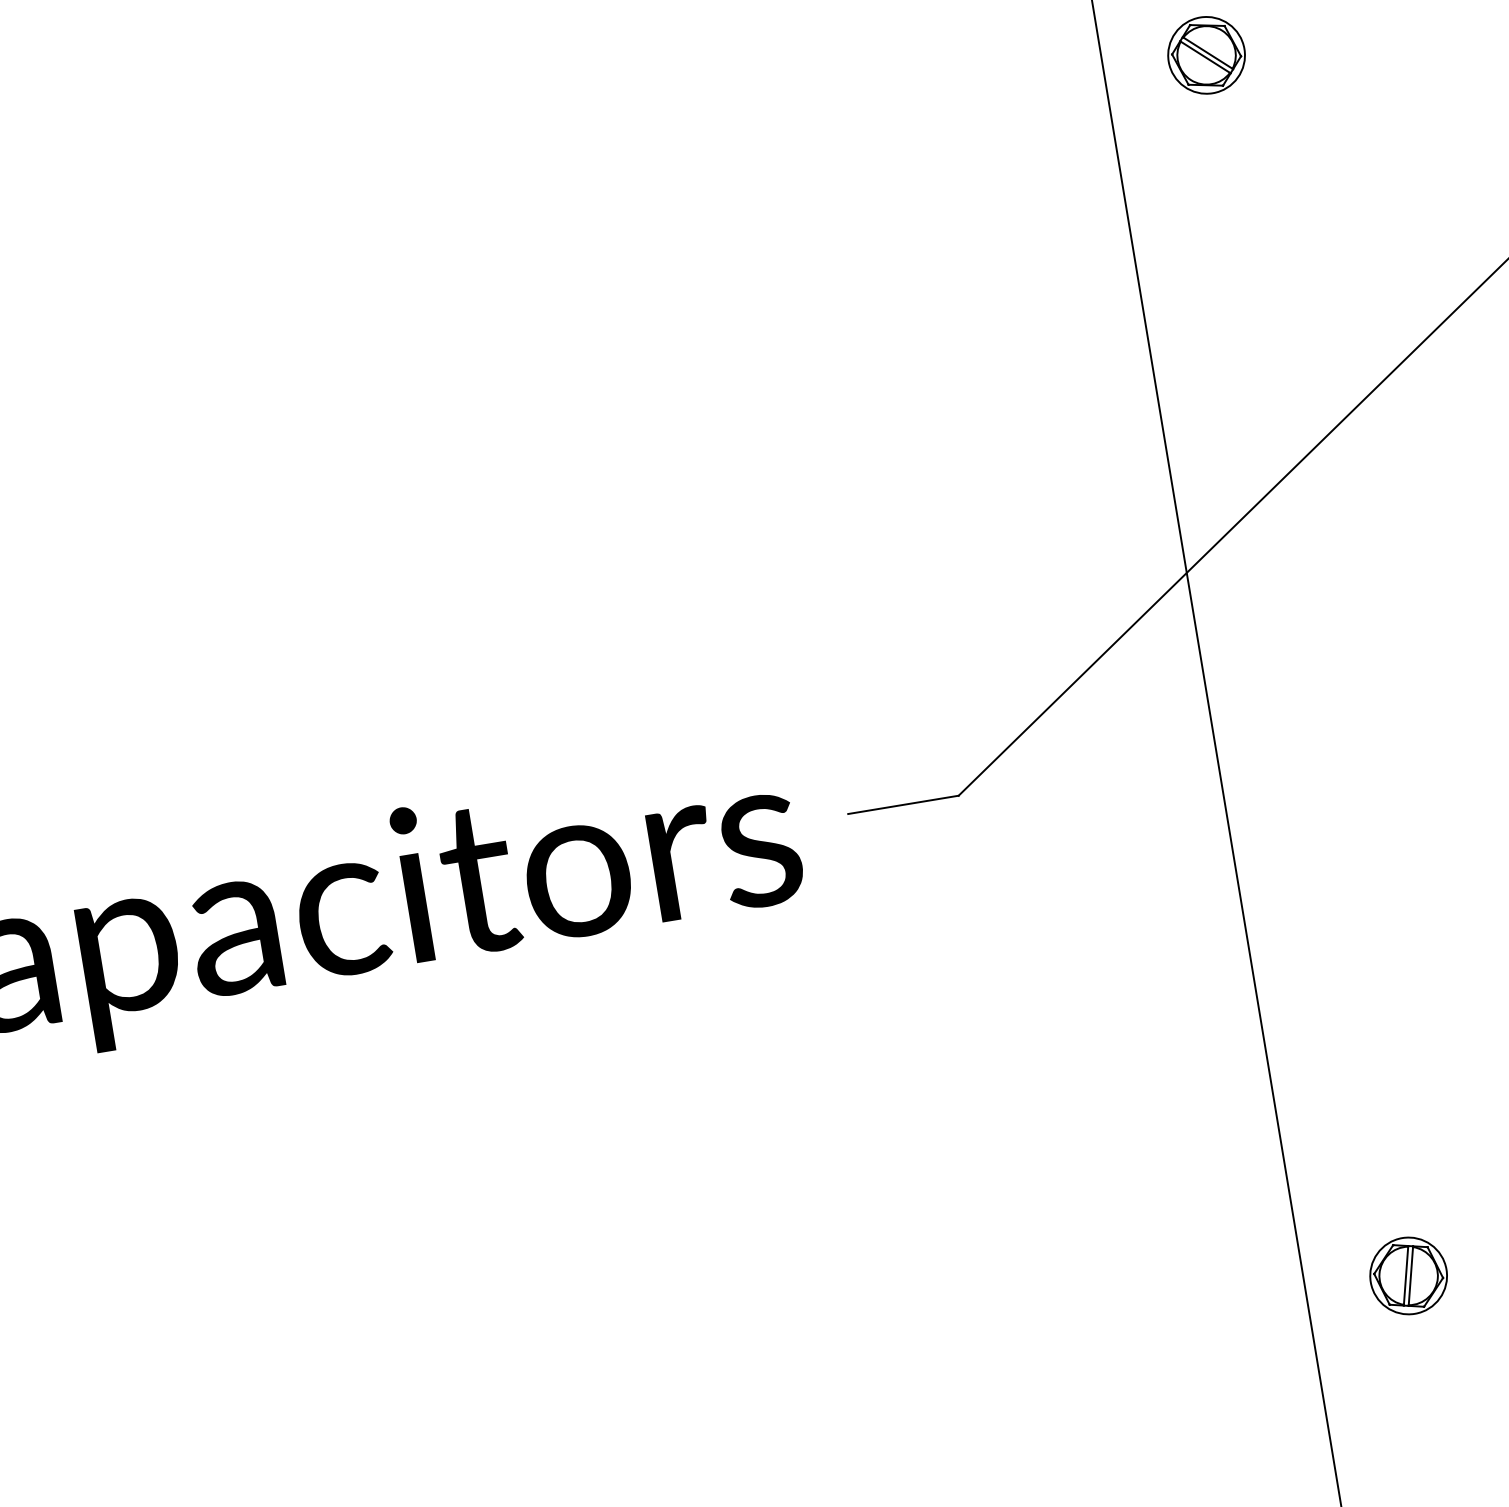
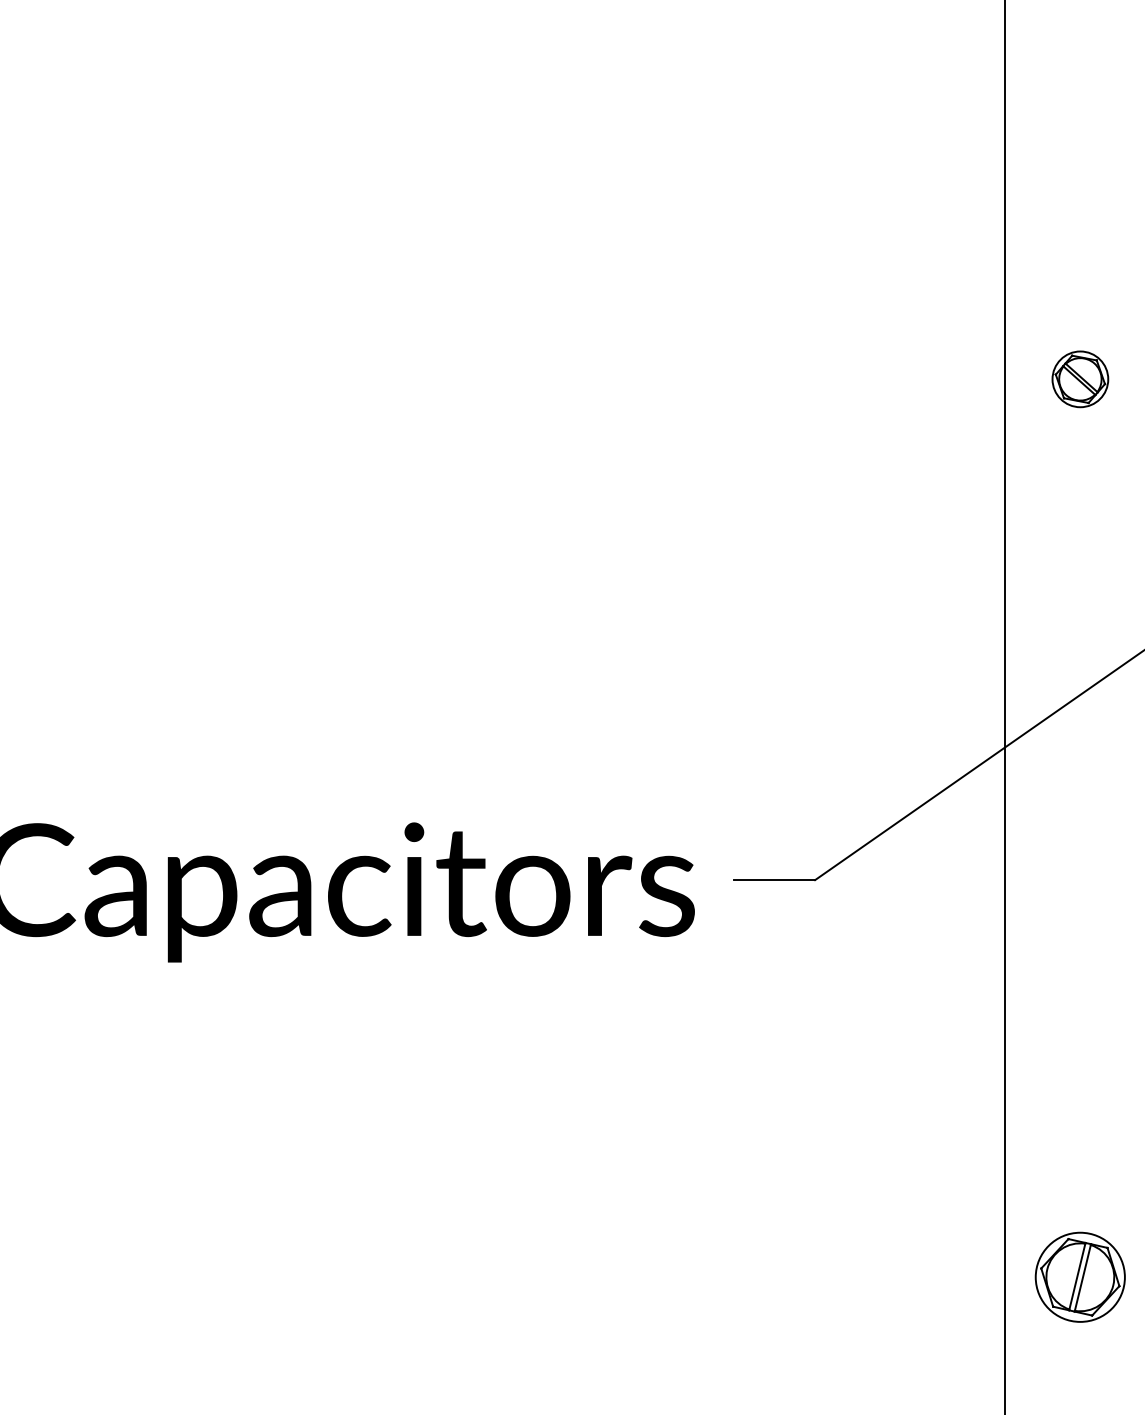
part: (1408, 1276) -> (1080, 1277), size x1.6

